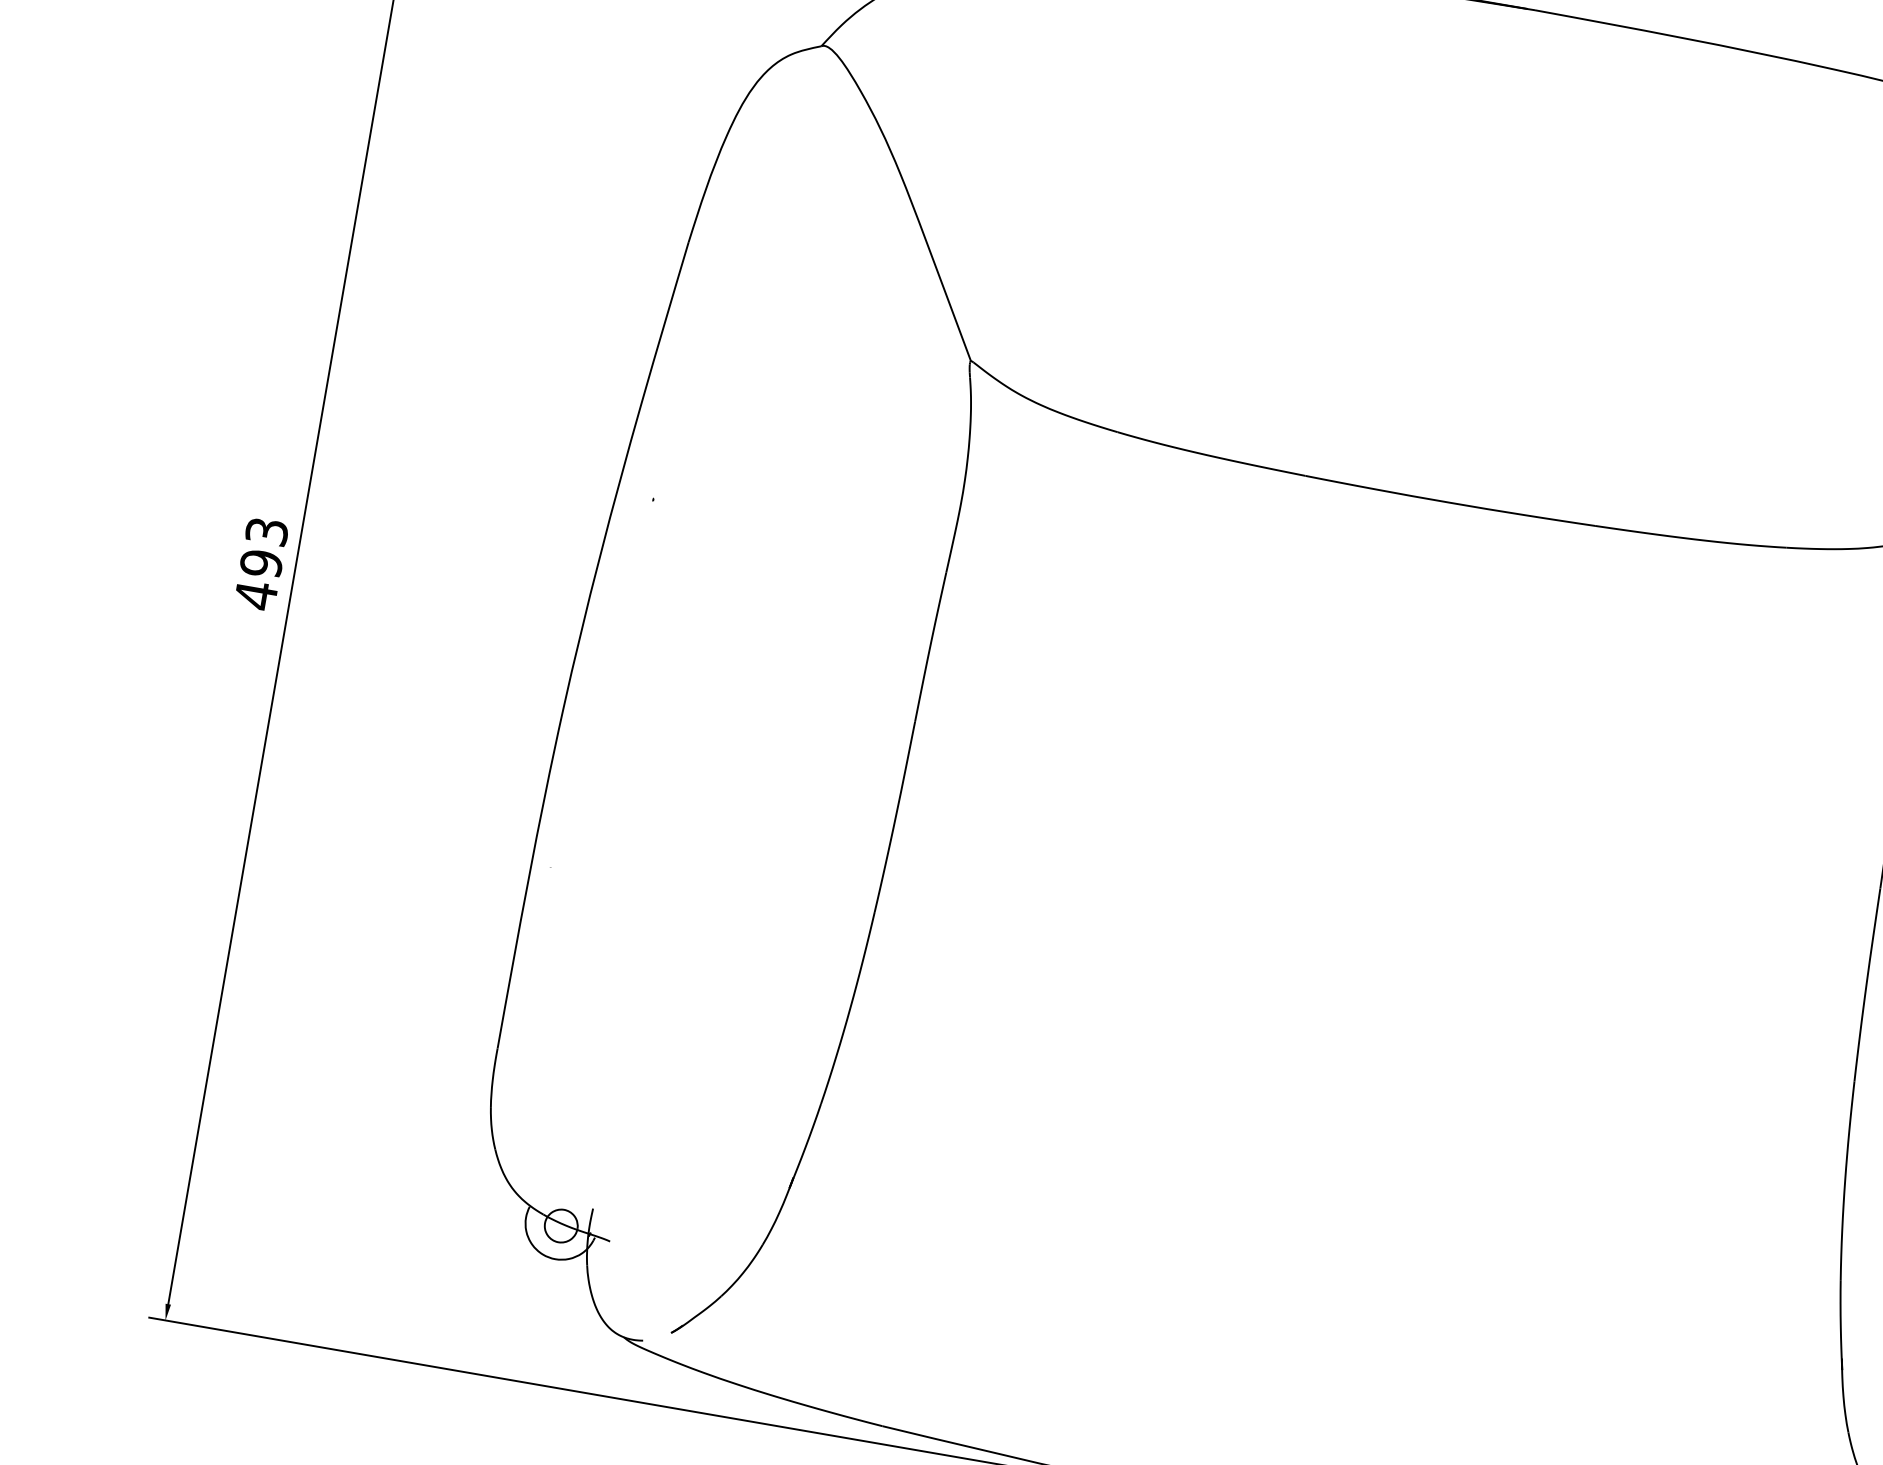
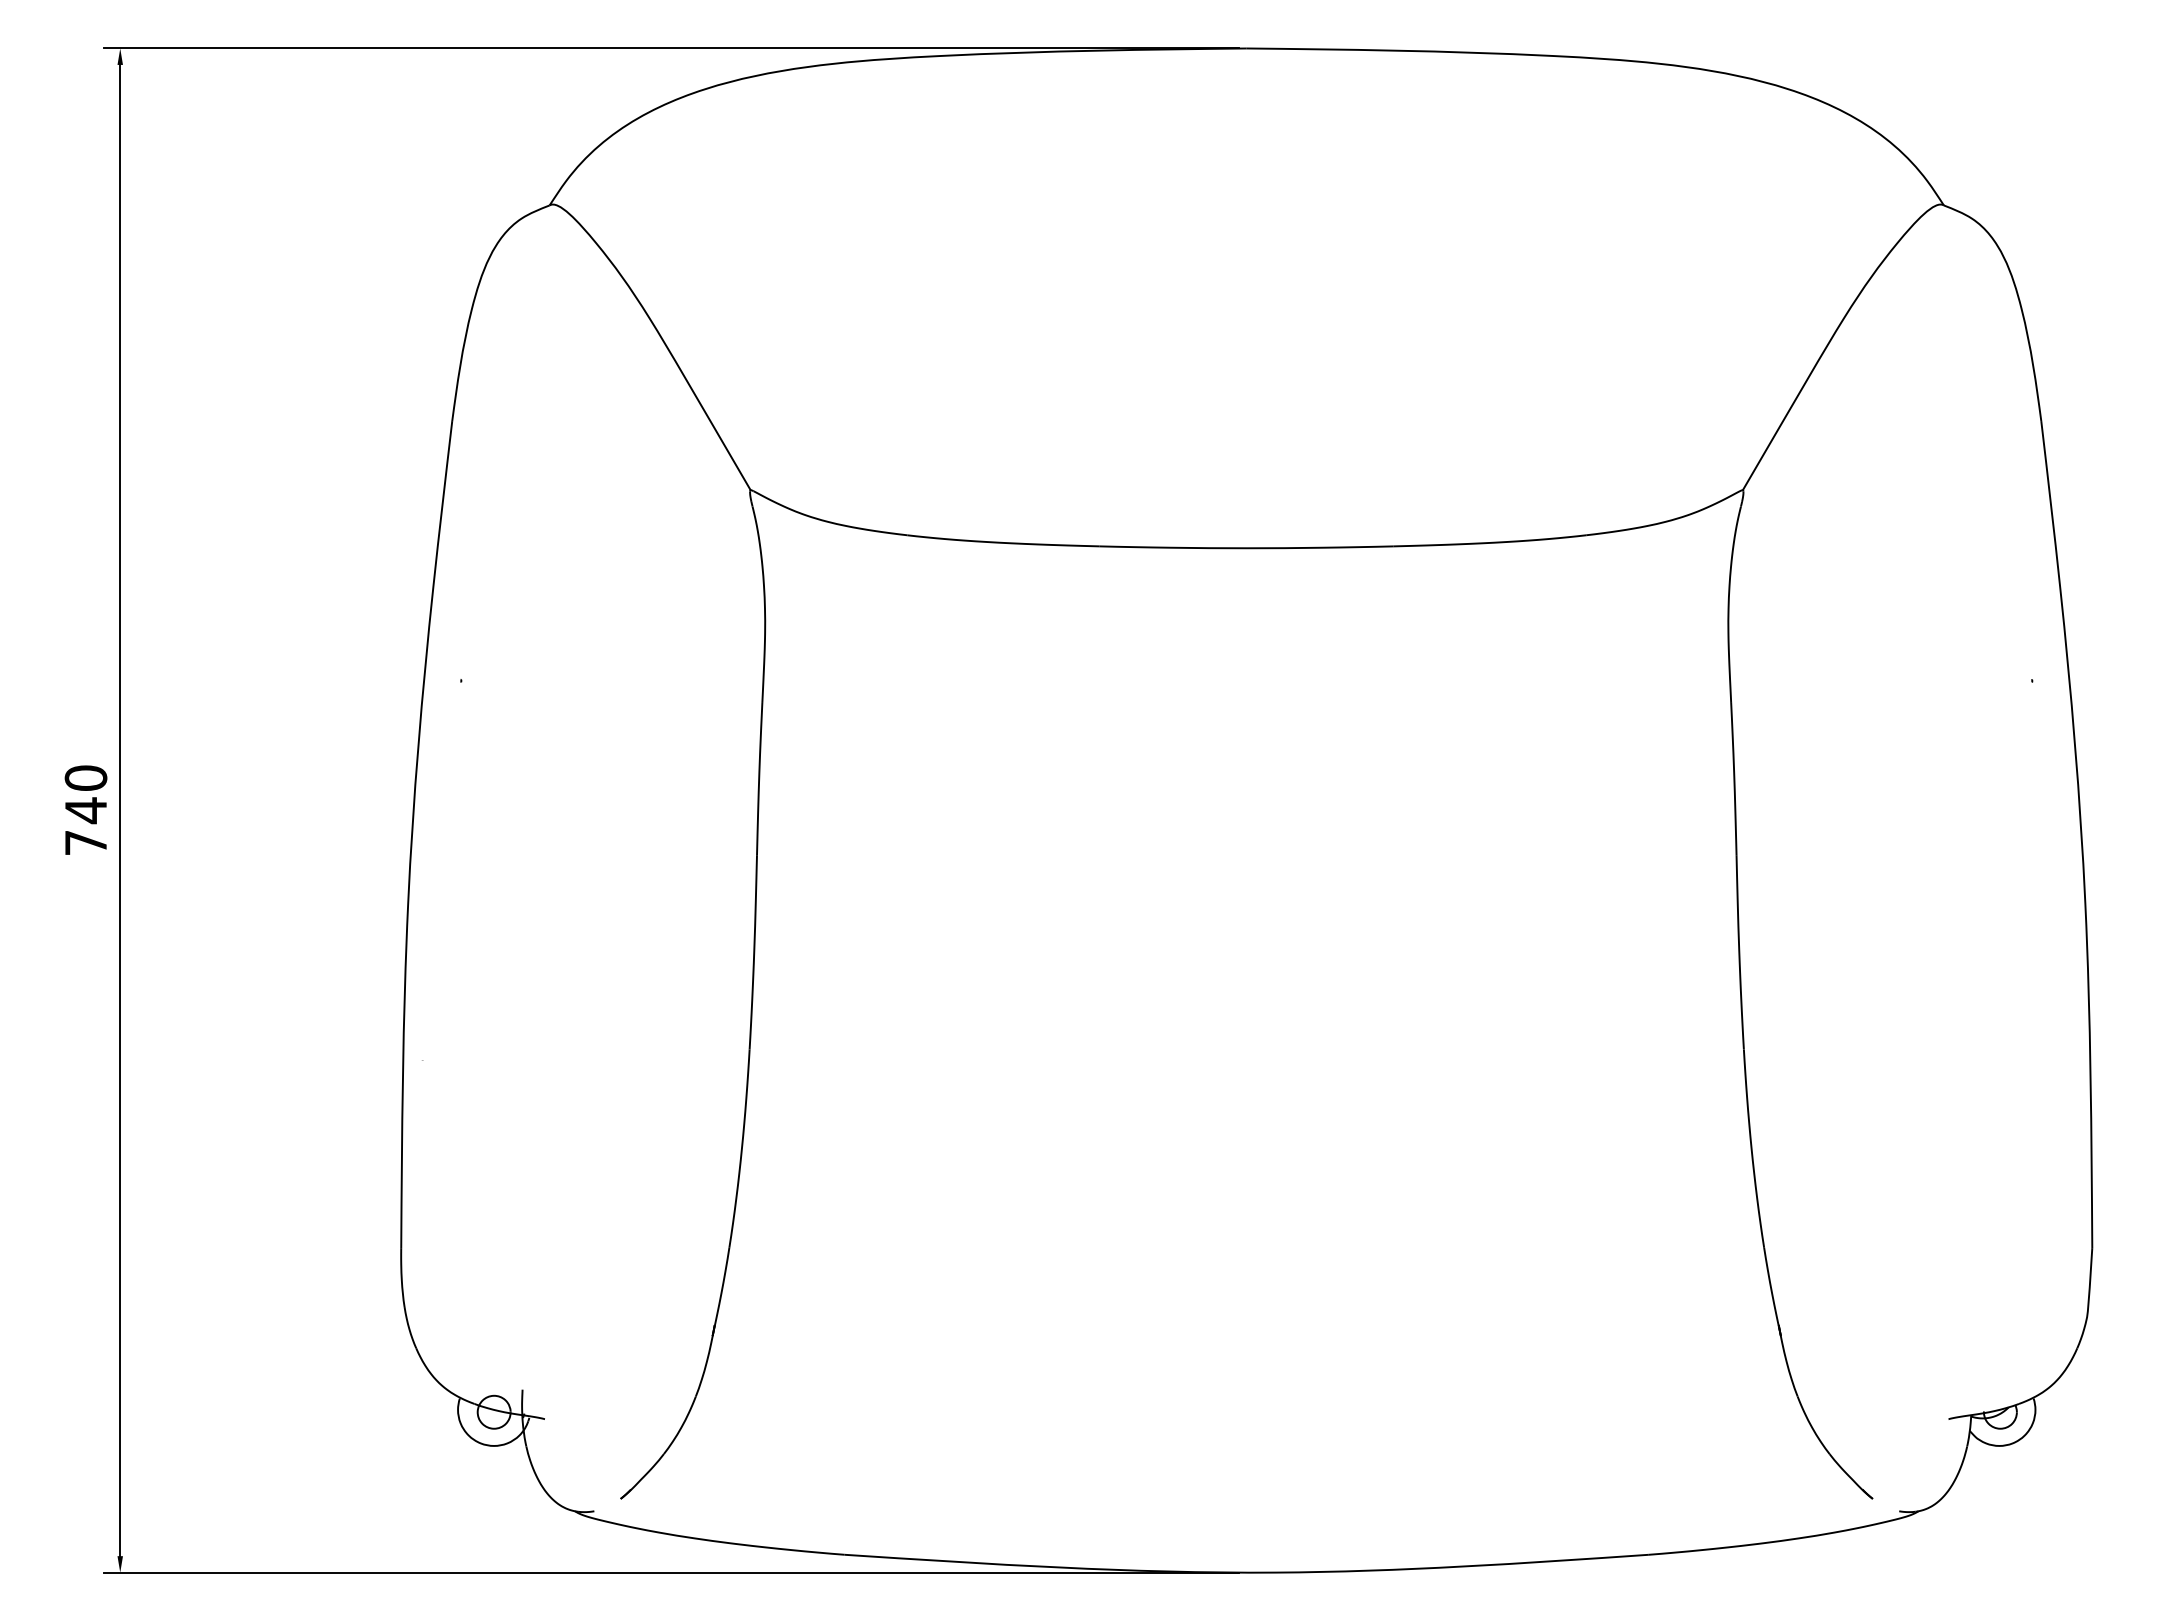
text: (260, 563) -> (85, 810), 493 -> 740

